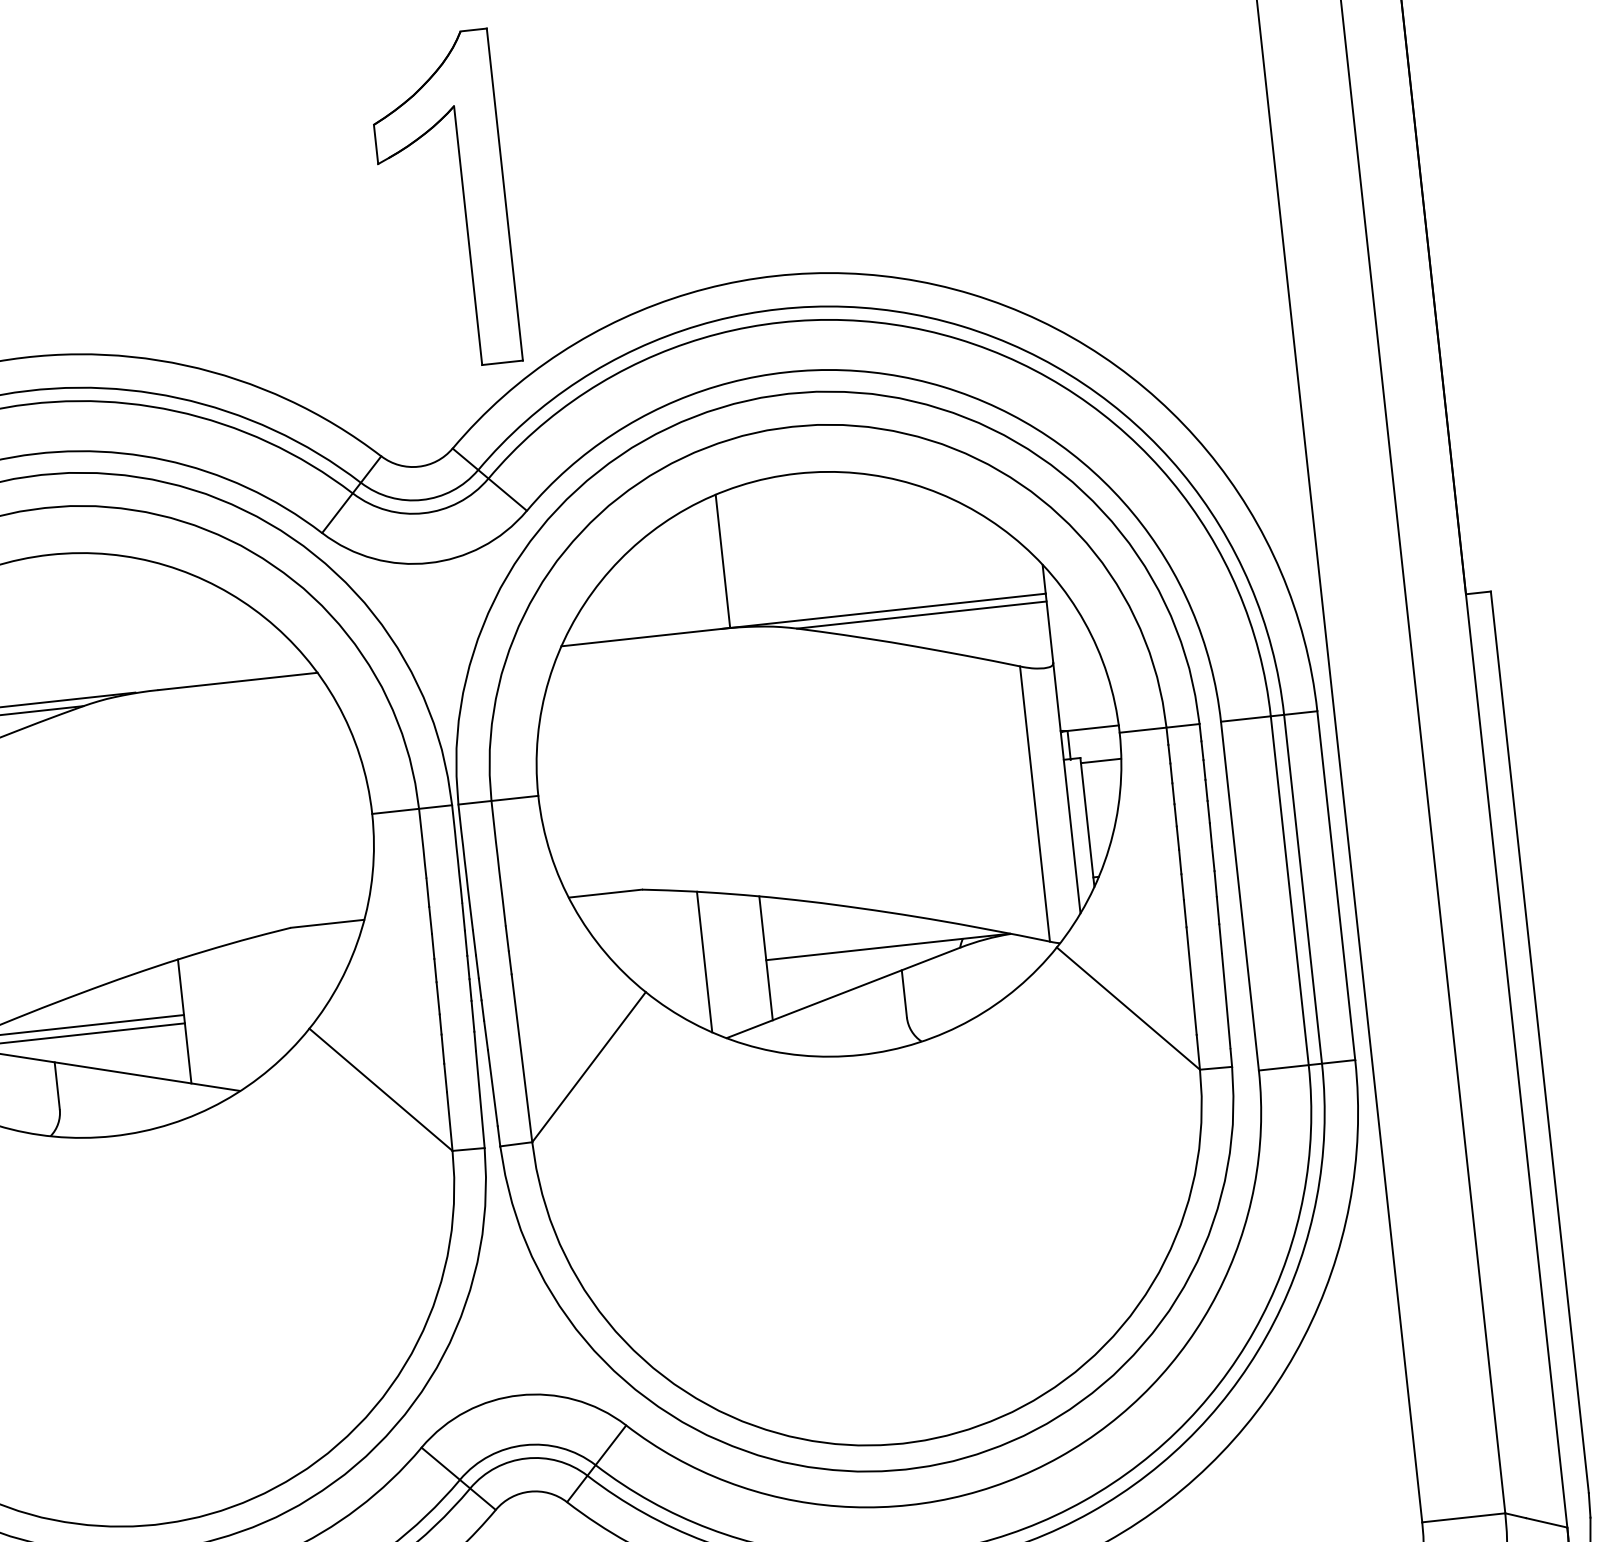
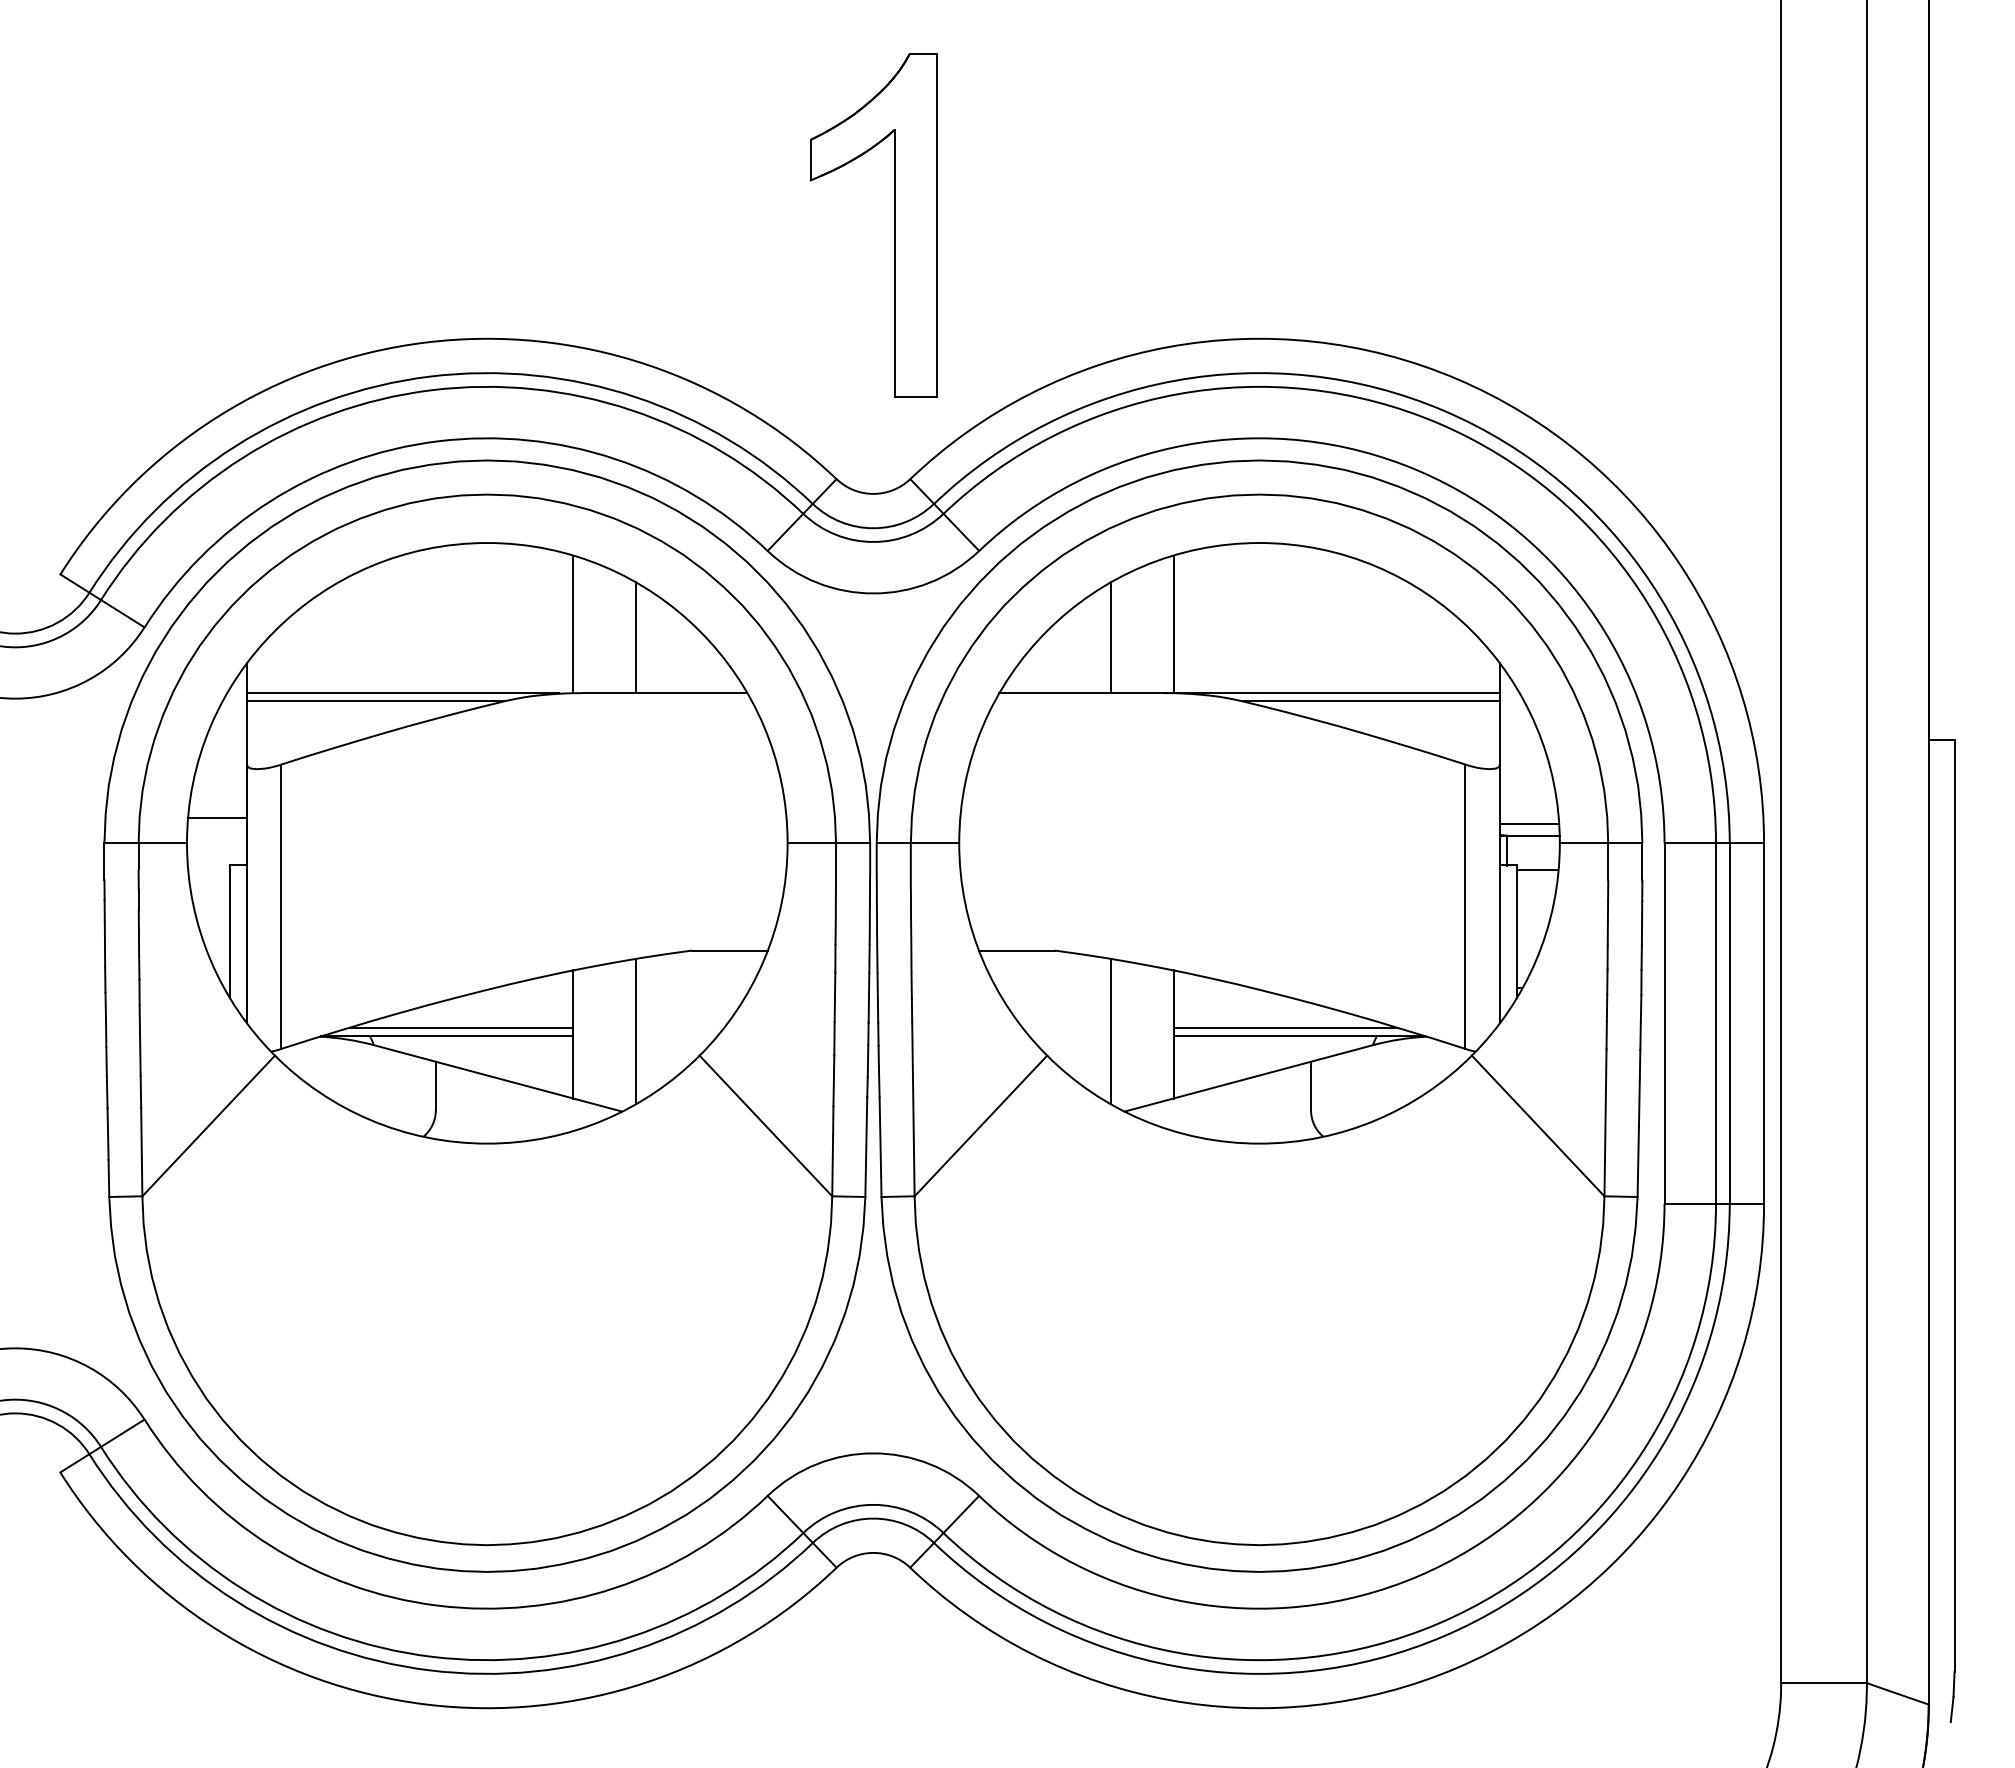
part: (463, 198) -> (894, 225), moved
line: (663, 580) -> (1110, 637), added
line: (141, 624) -> (573, 624), added
line: (204, 630) -> (636, 637), added
line: (1088, 716) -> (1529, 823), added
line: (873, 939) -> (1285, 1027), added
line: (245, 1010) -> (636, 1030), added

